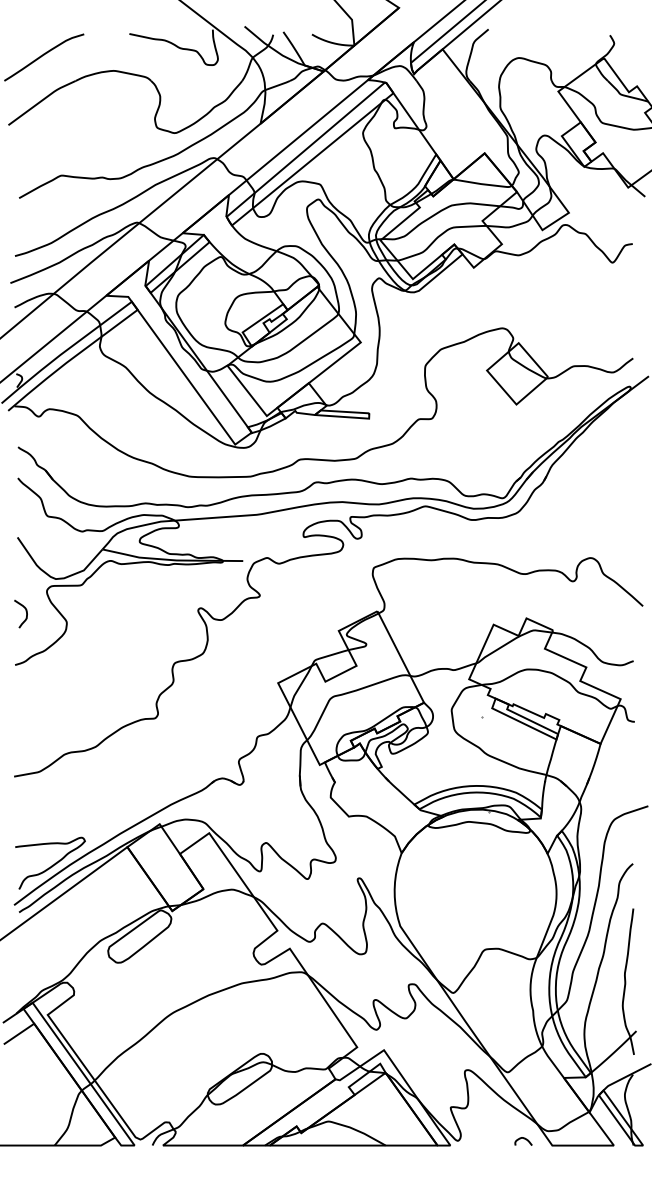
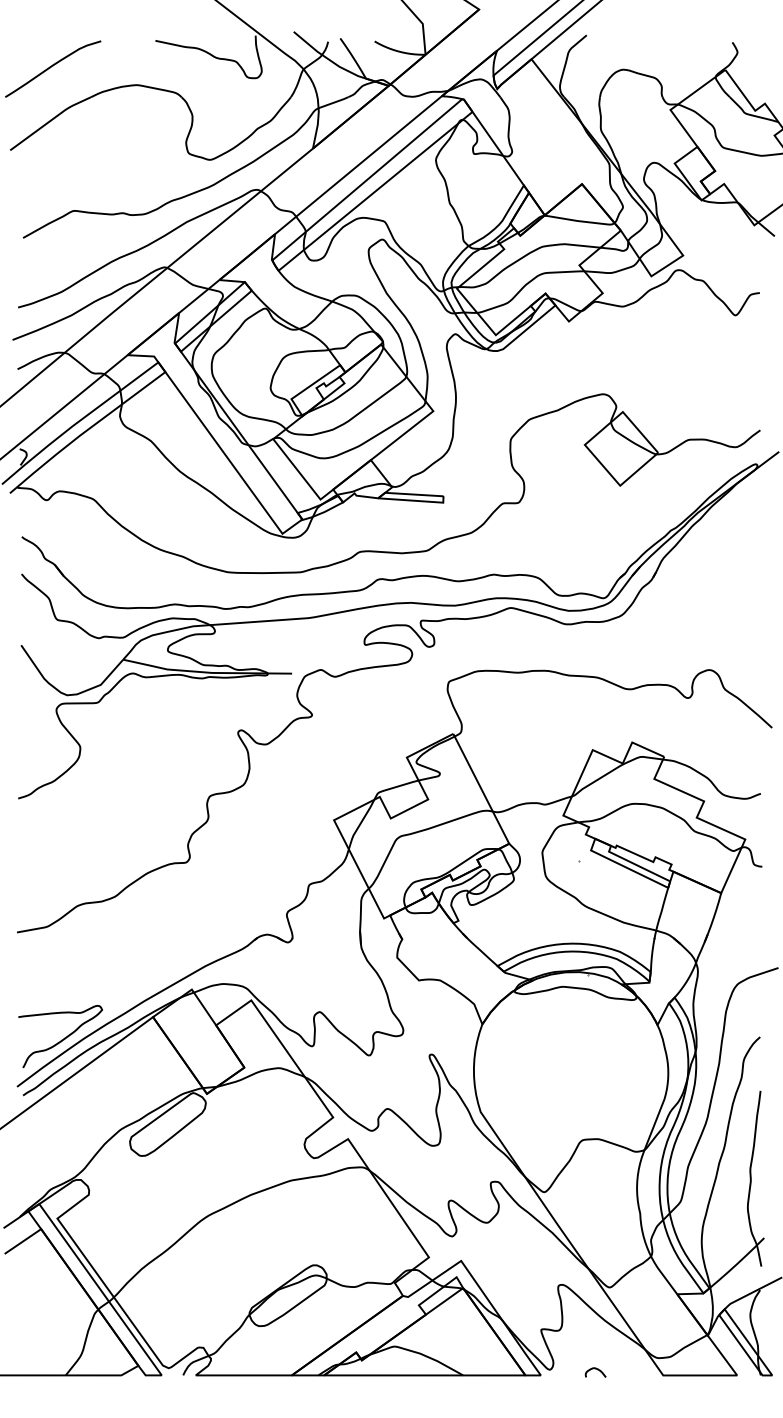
curve: (26, 614) -> (31, 737), removed
curve: (525, 1139) -> (597, 1370), moved

